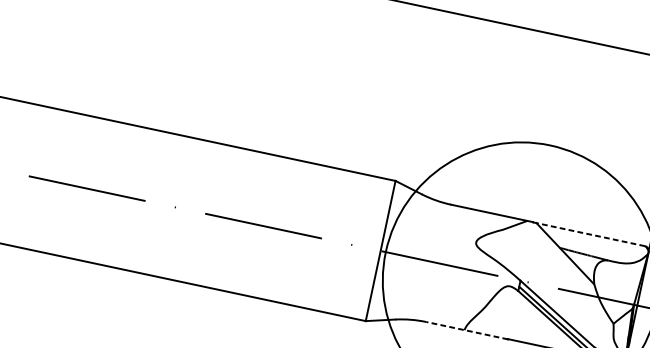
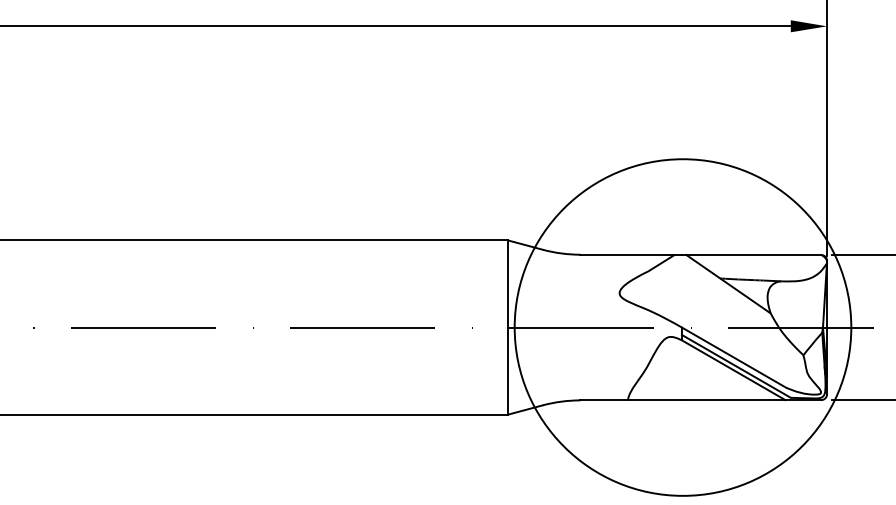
line: (588, 234) -> (751, 255), dashed -> solid
line: (467, 330) -> (631, 400), dashed -> solid

